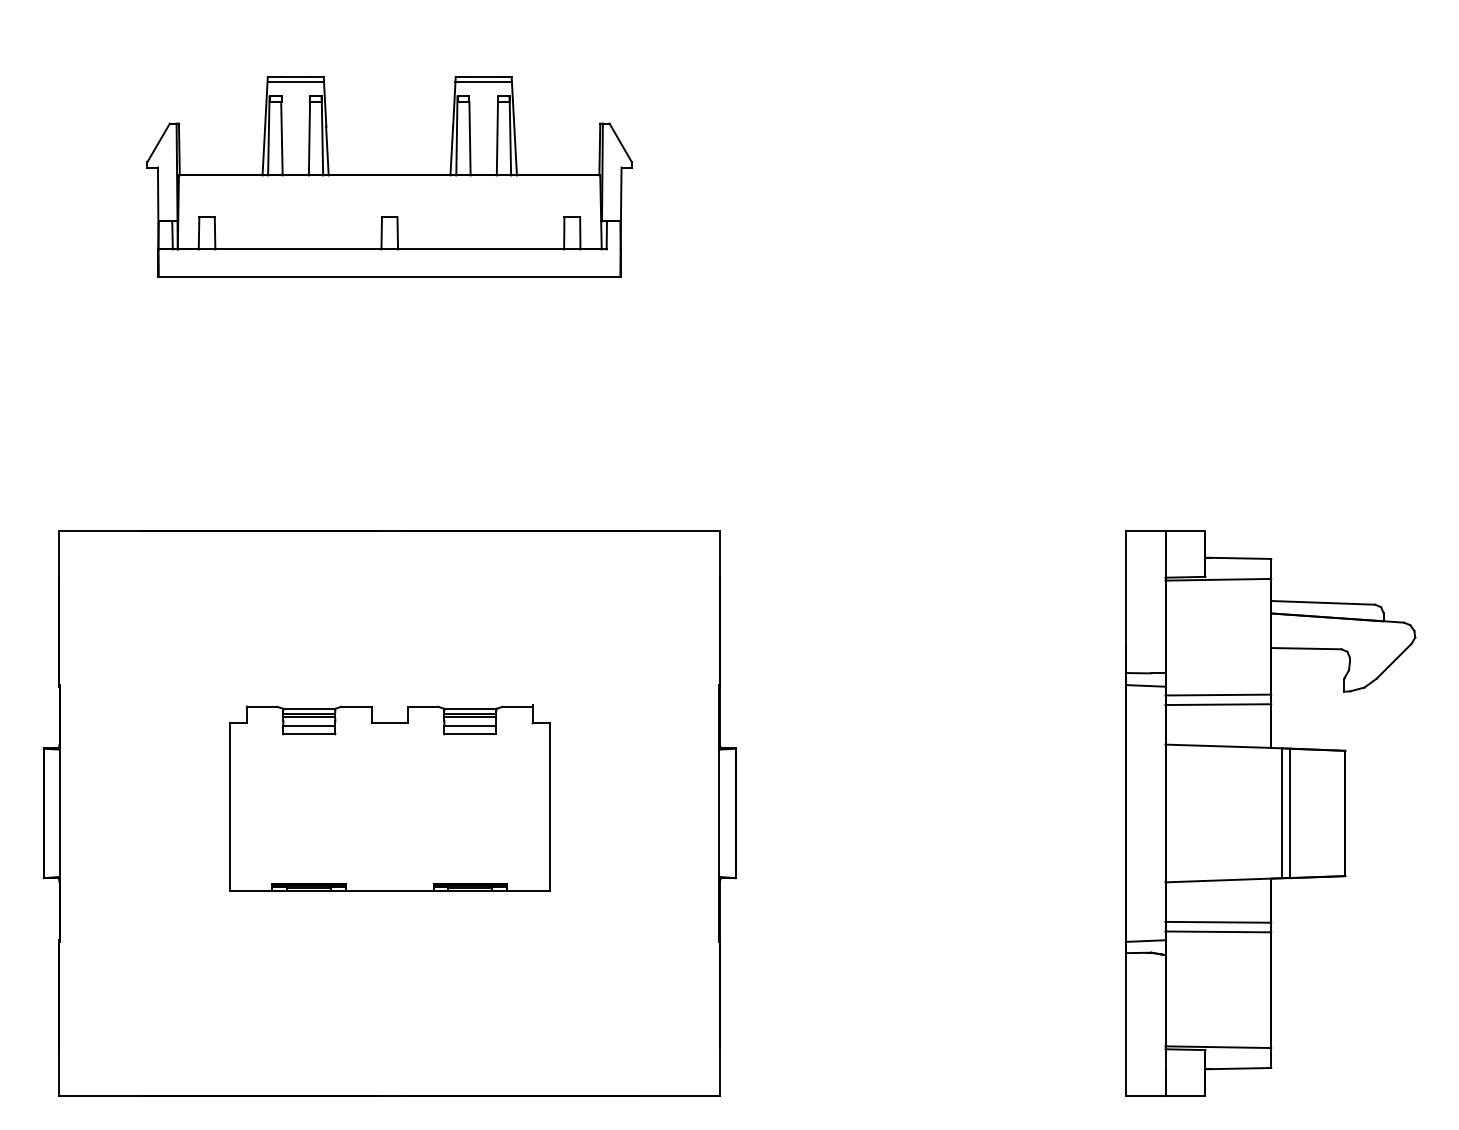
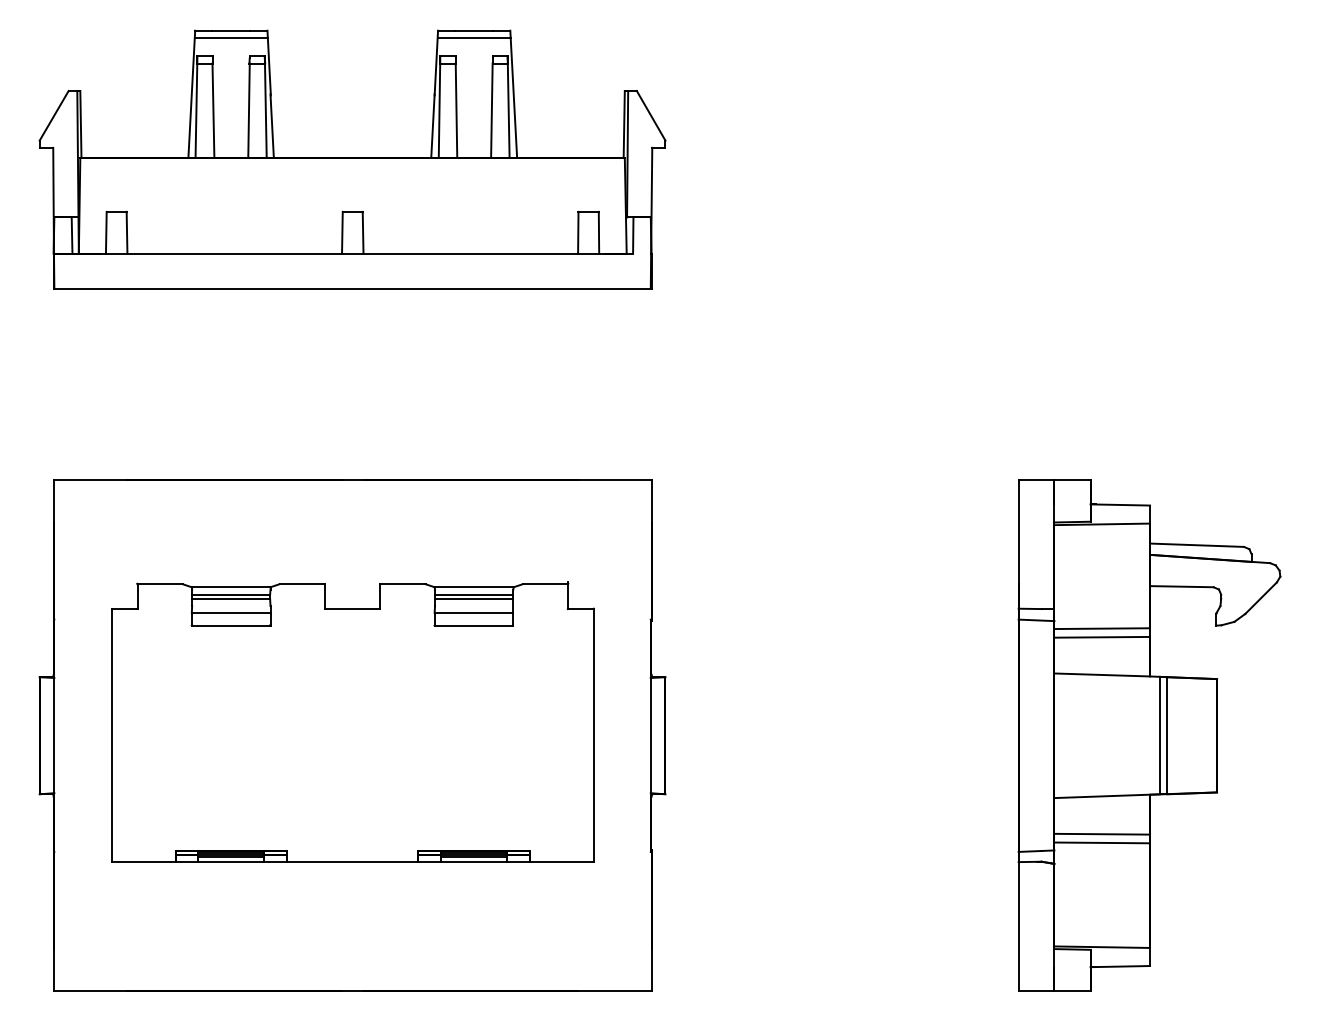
part: (389, 176) -> (352, 159), size x1.43
part: (389, 797) -> (352, 721), size x1.67

